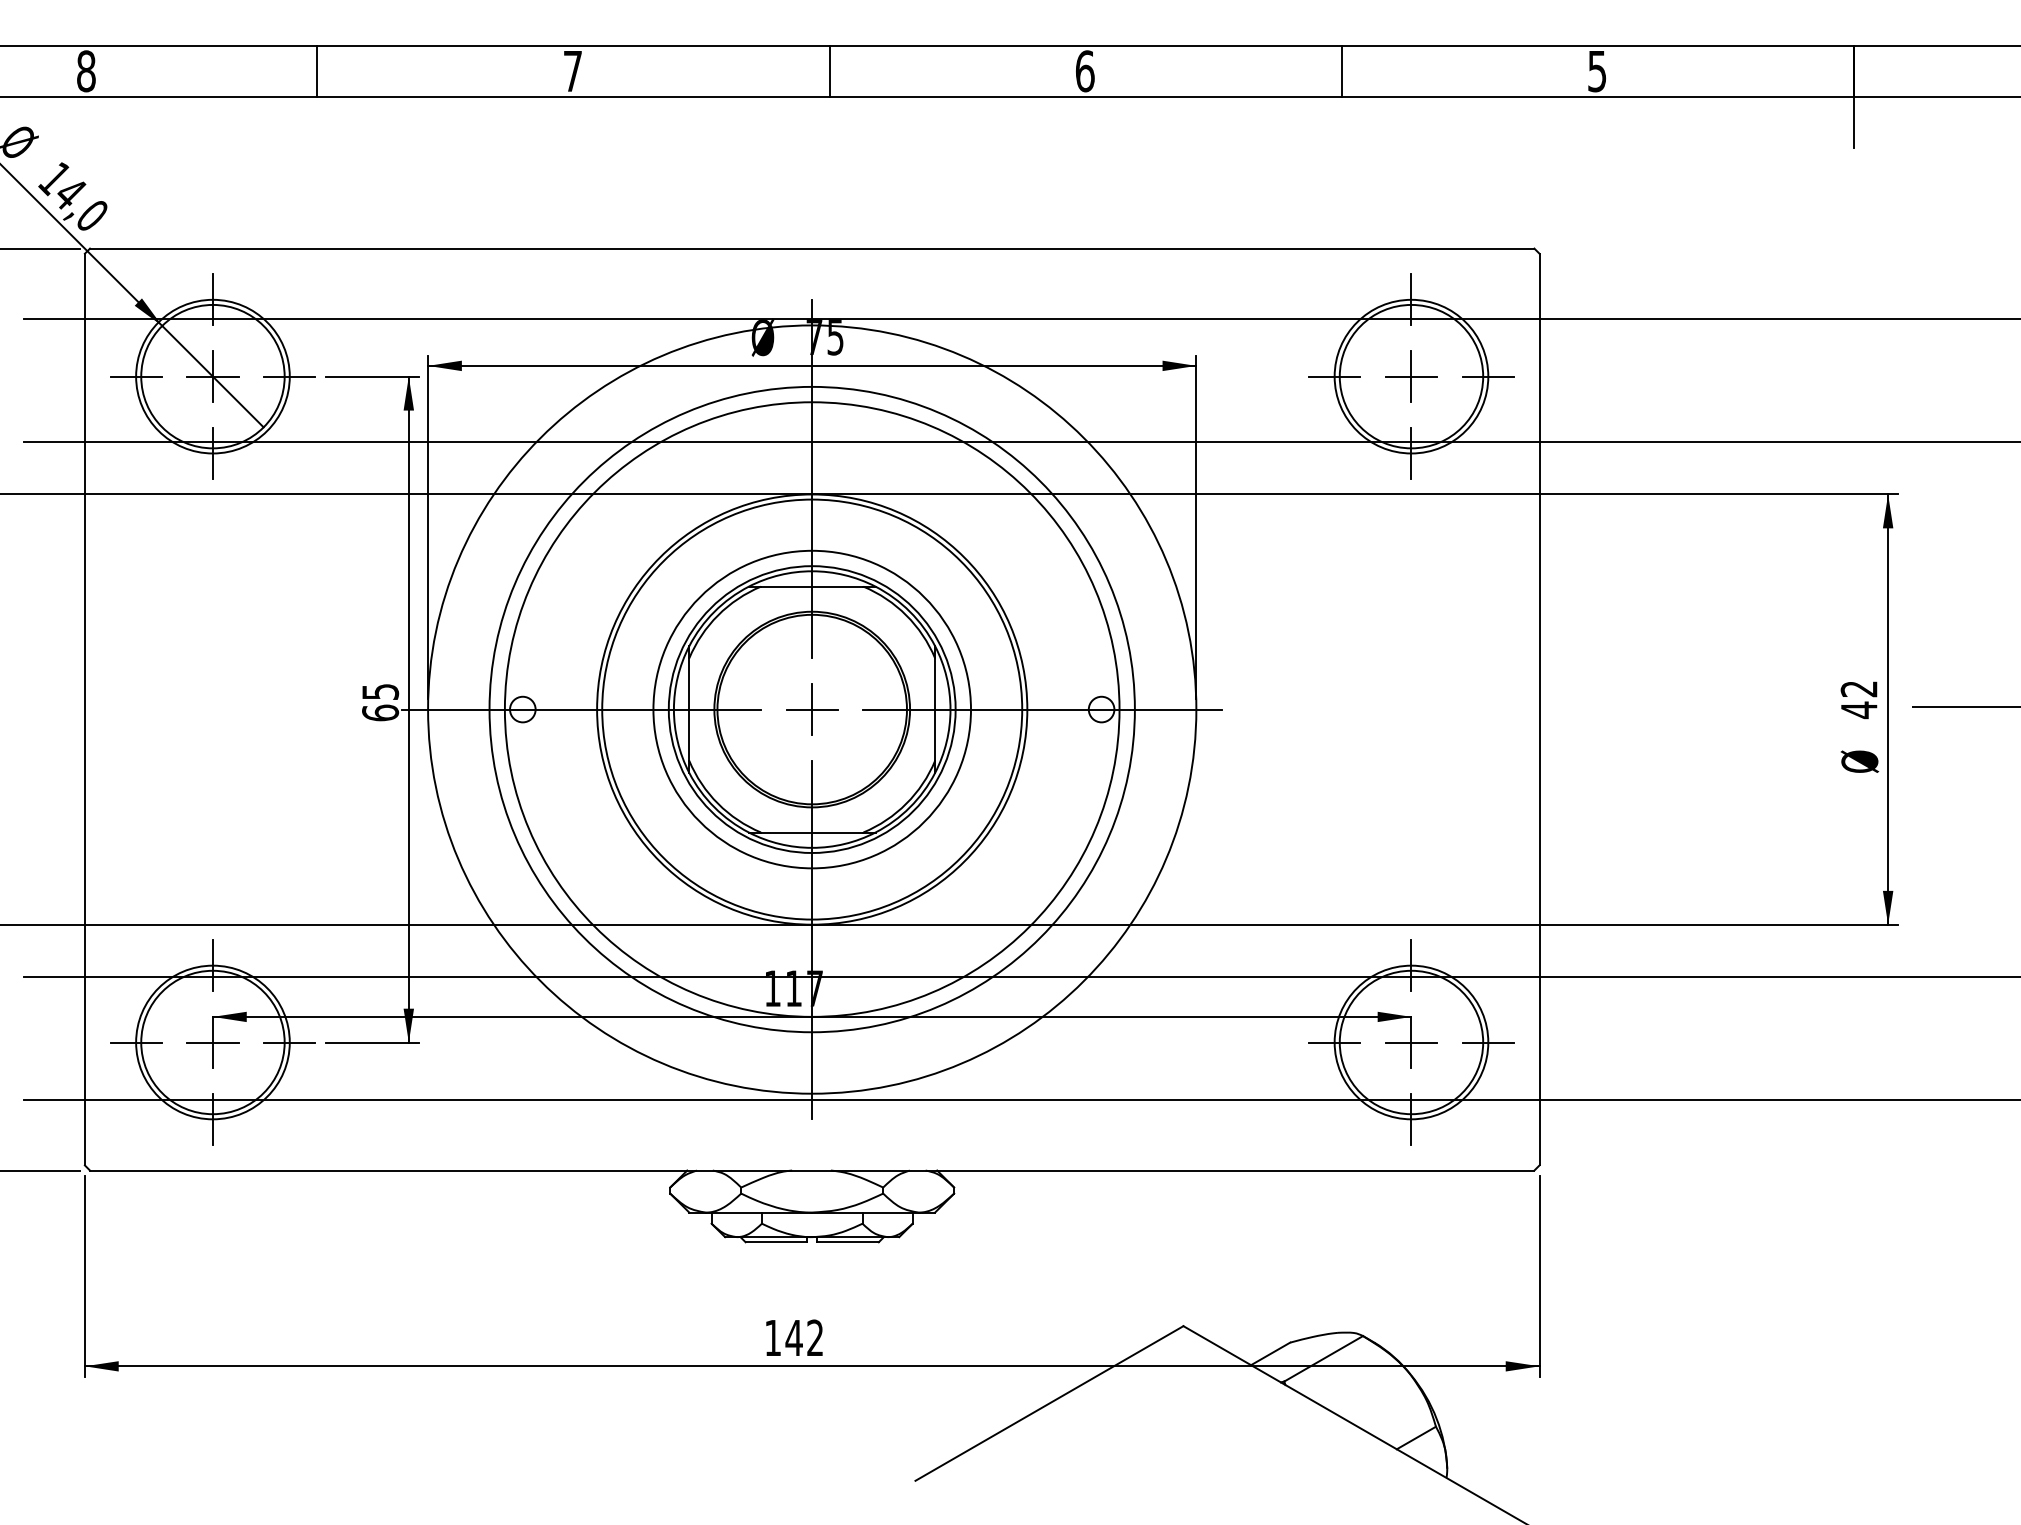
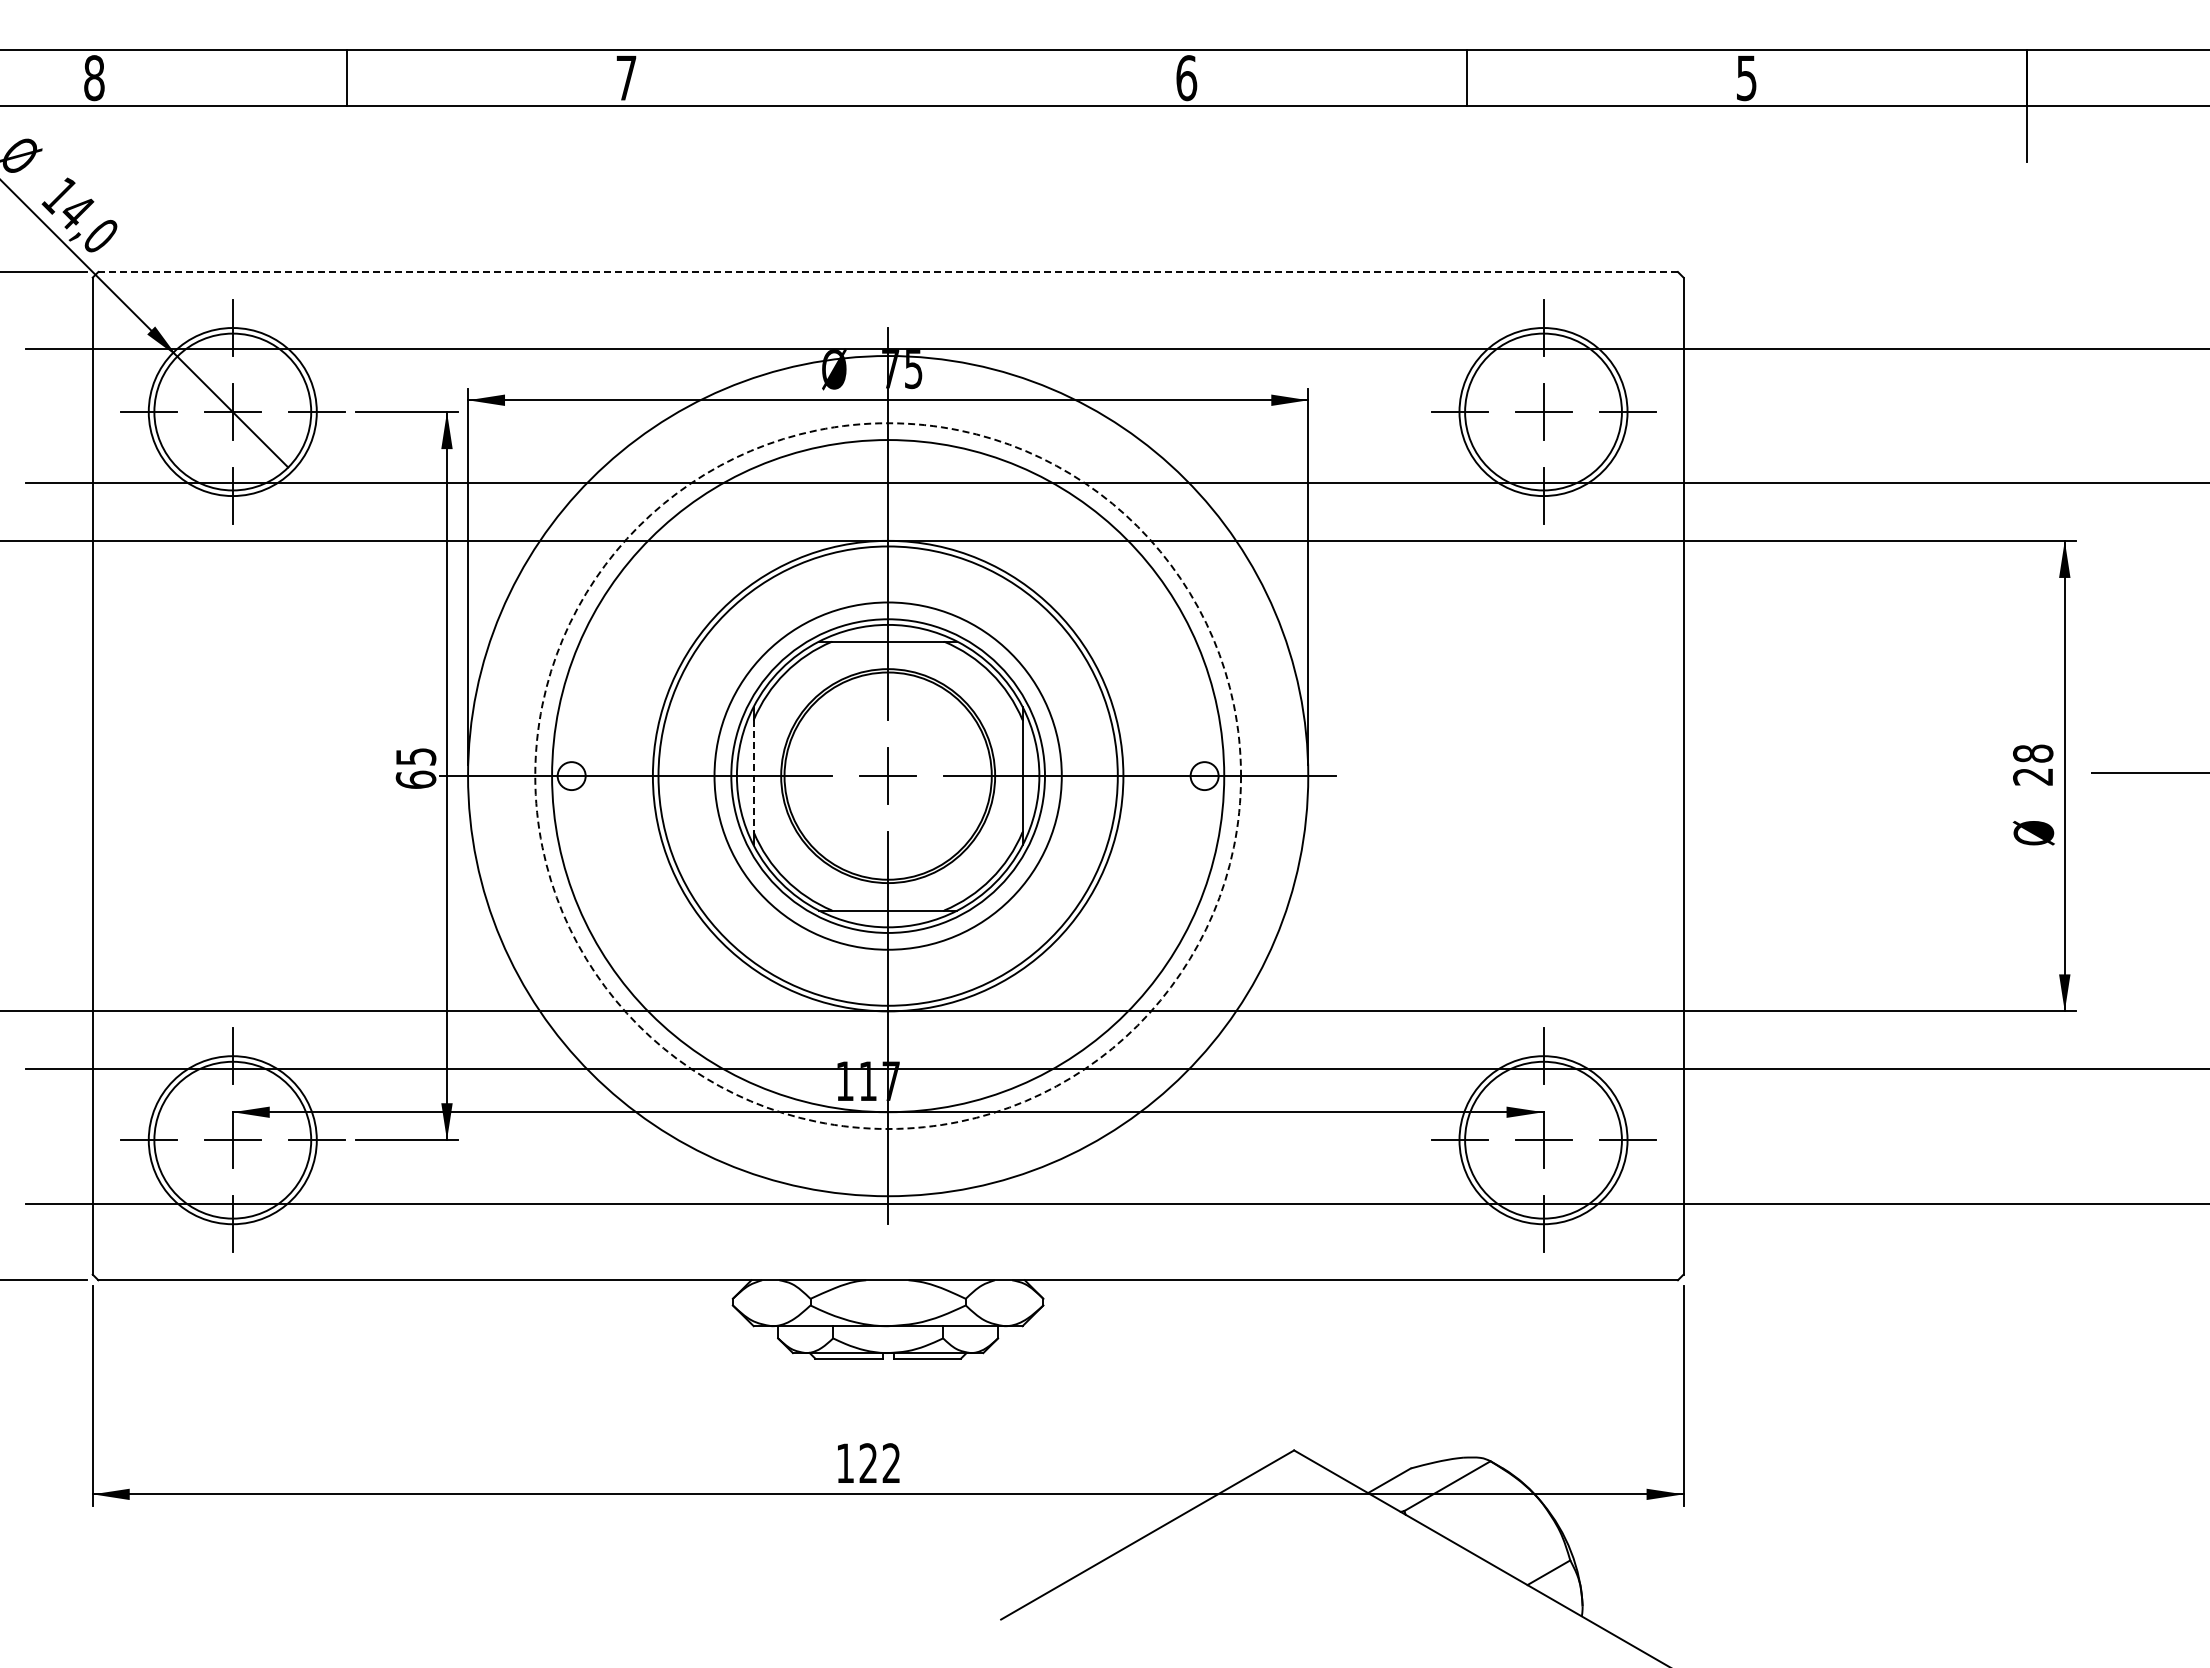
line: (829, 70) -> (907, 77), removed
line: (812, 249) -> (888, 272), solid -> dashed
text: (1859, 699) -> (2033, 765), 42 -> 28
line: (689, 709) -> (753, 776), solid -> dashed
circle: (812, 709) -> (888, 776), solid -> dashed
text: (793, 1337) -> (867, 1462), 142 -> 122

